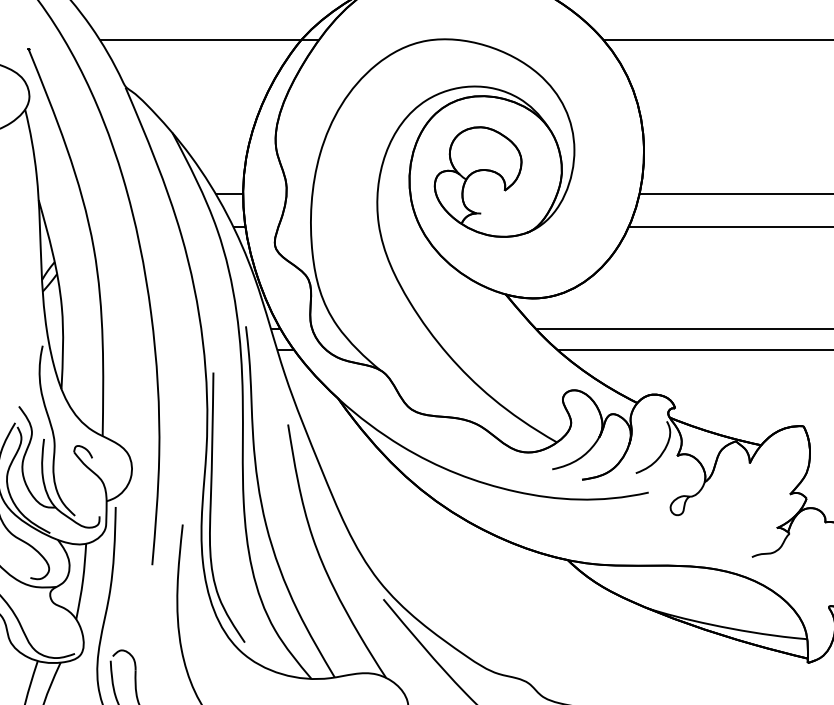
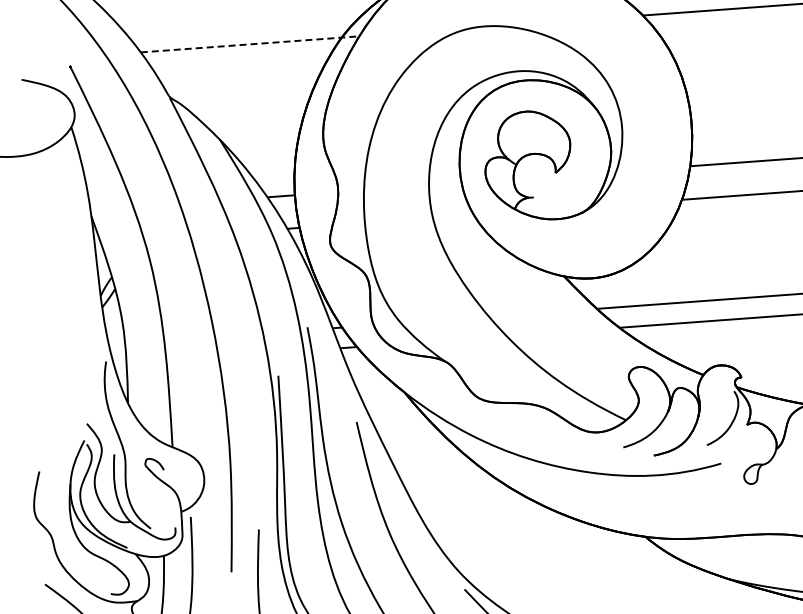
line: (209, 40) -> (250, 44), solid -> dashed

